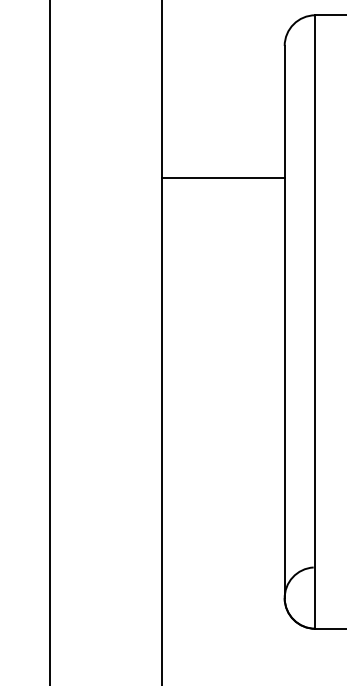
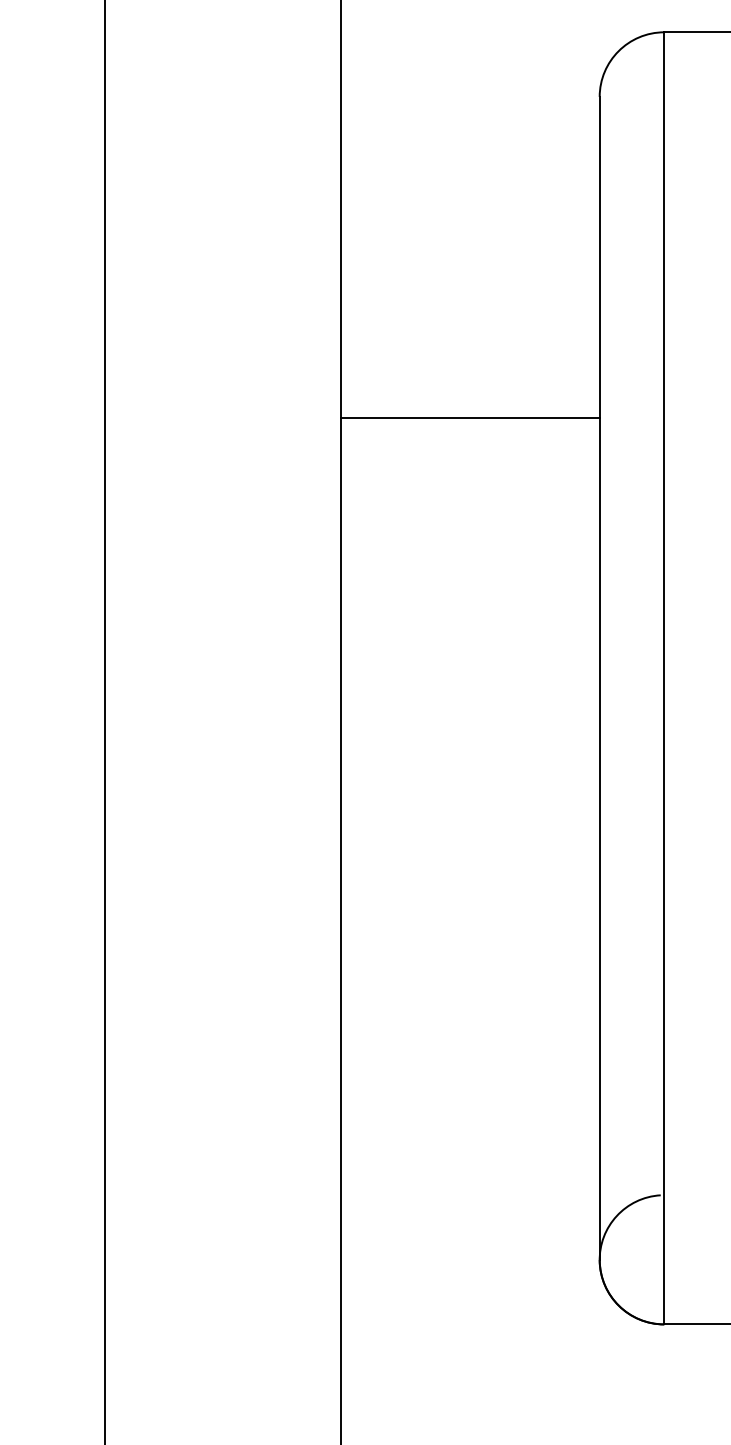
line: (222, 177) -> (468, 418), moved

